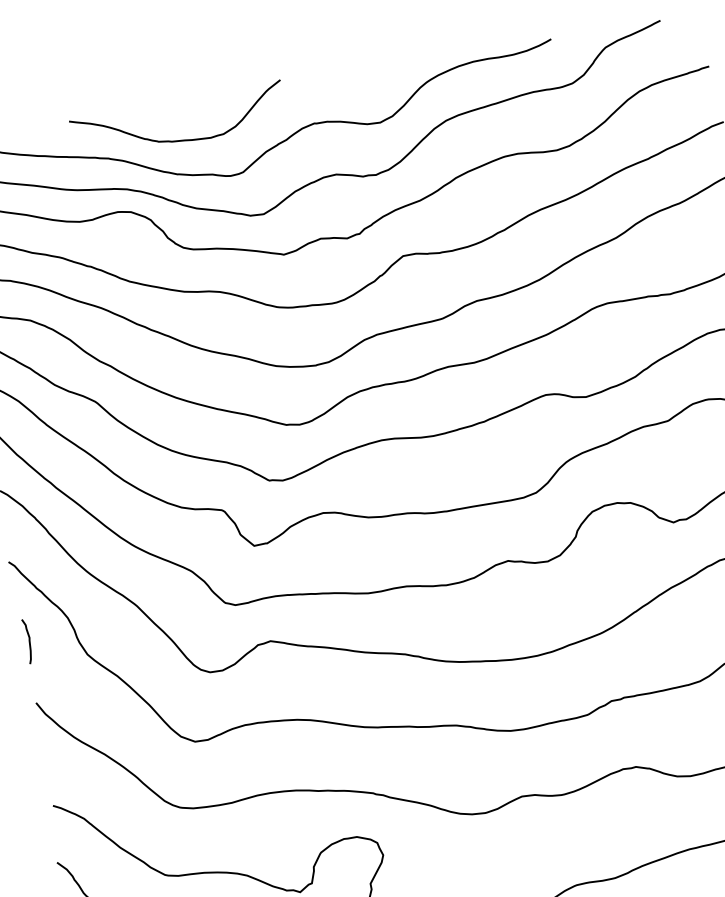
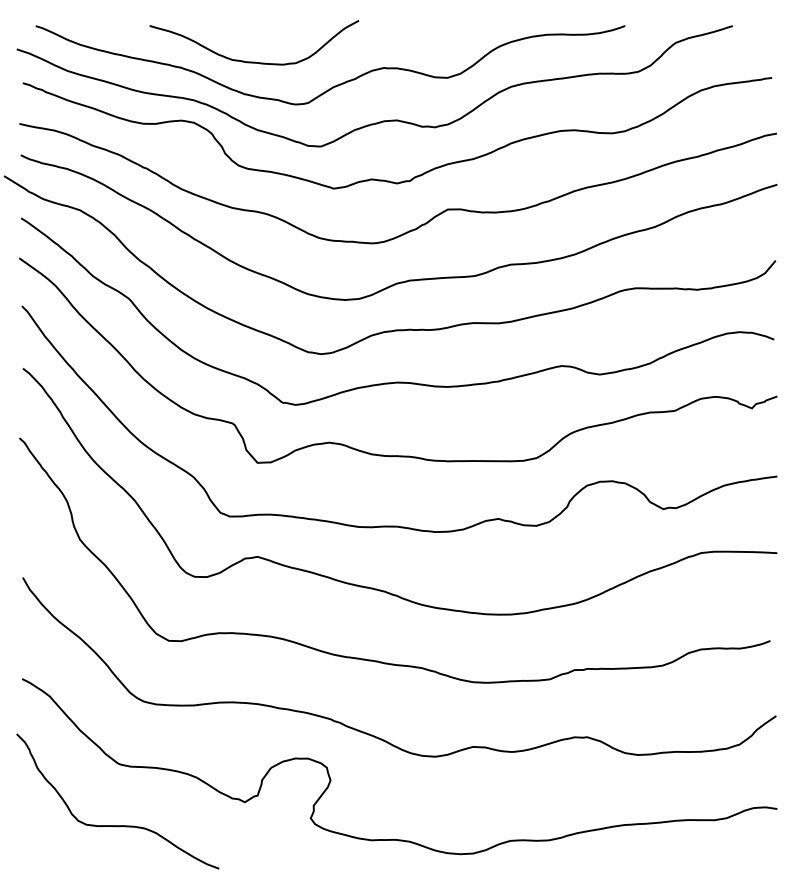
curve: (28, 641) -> (25, 517), removed

